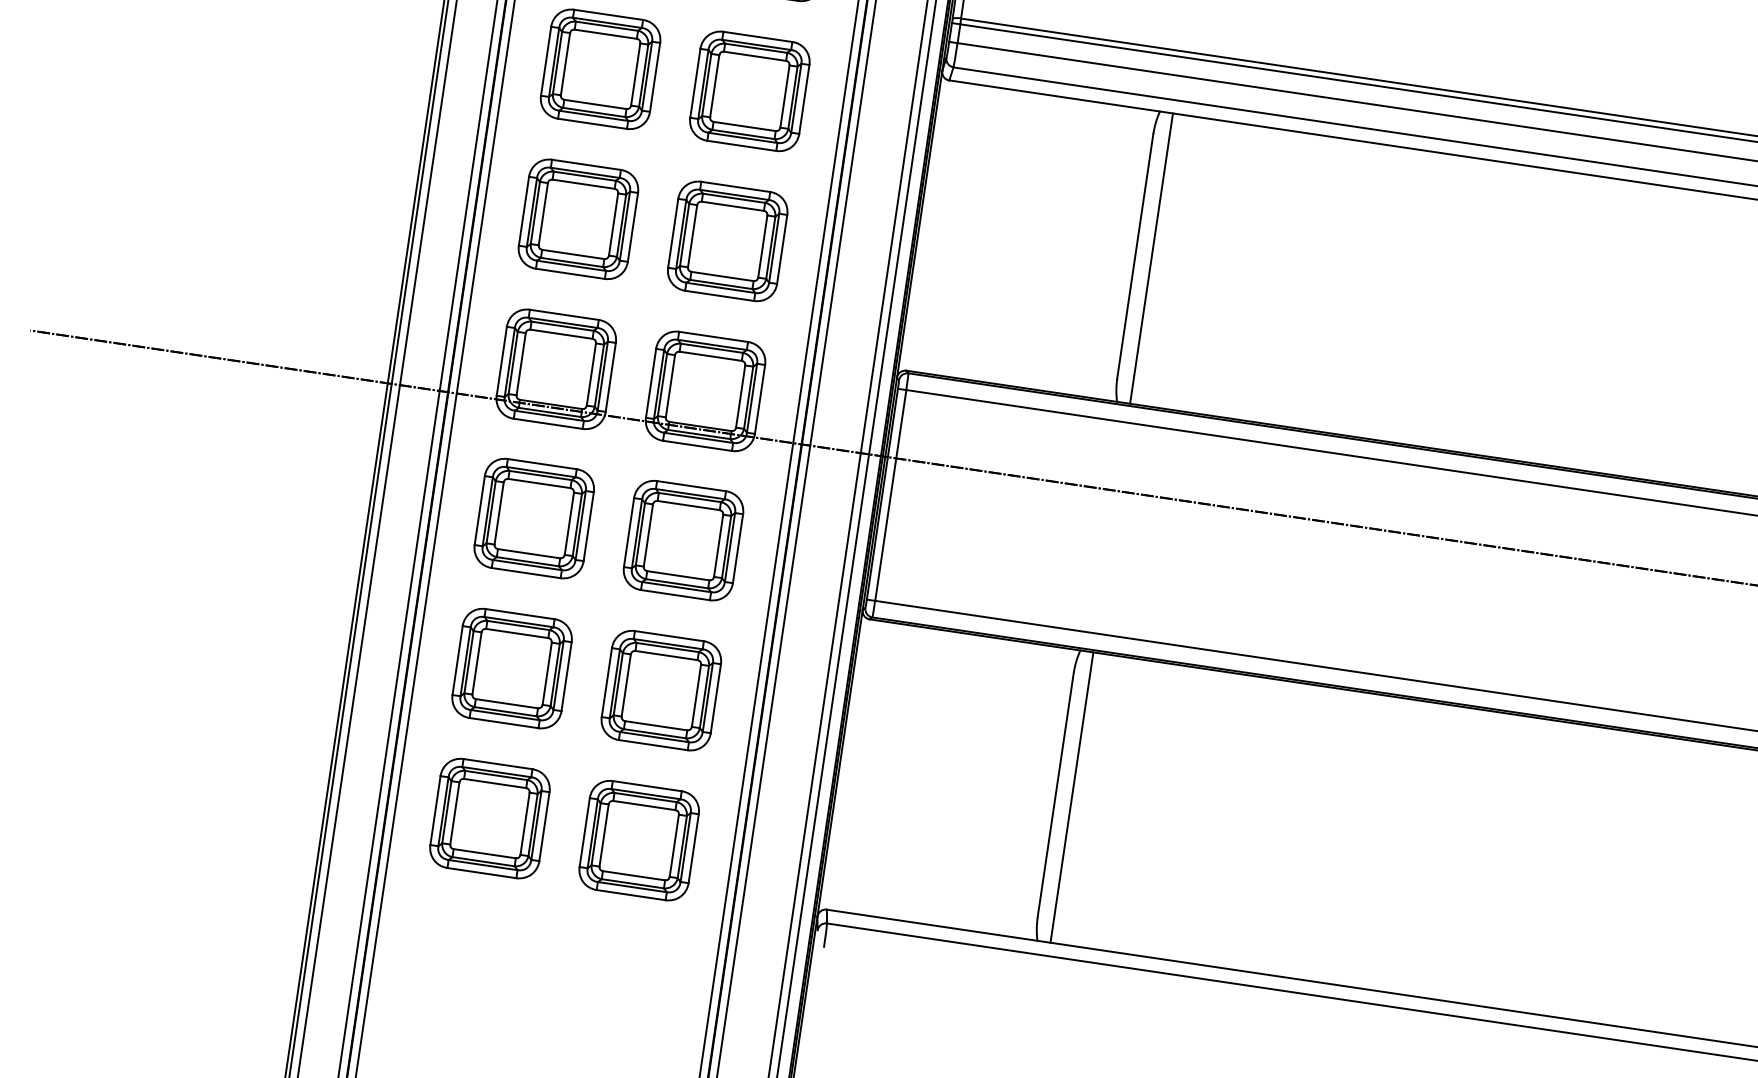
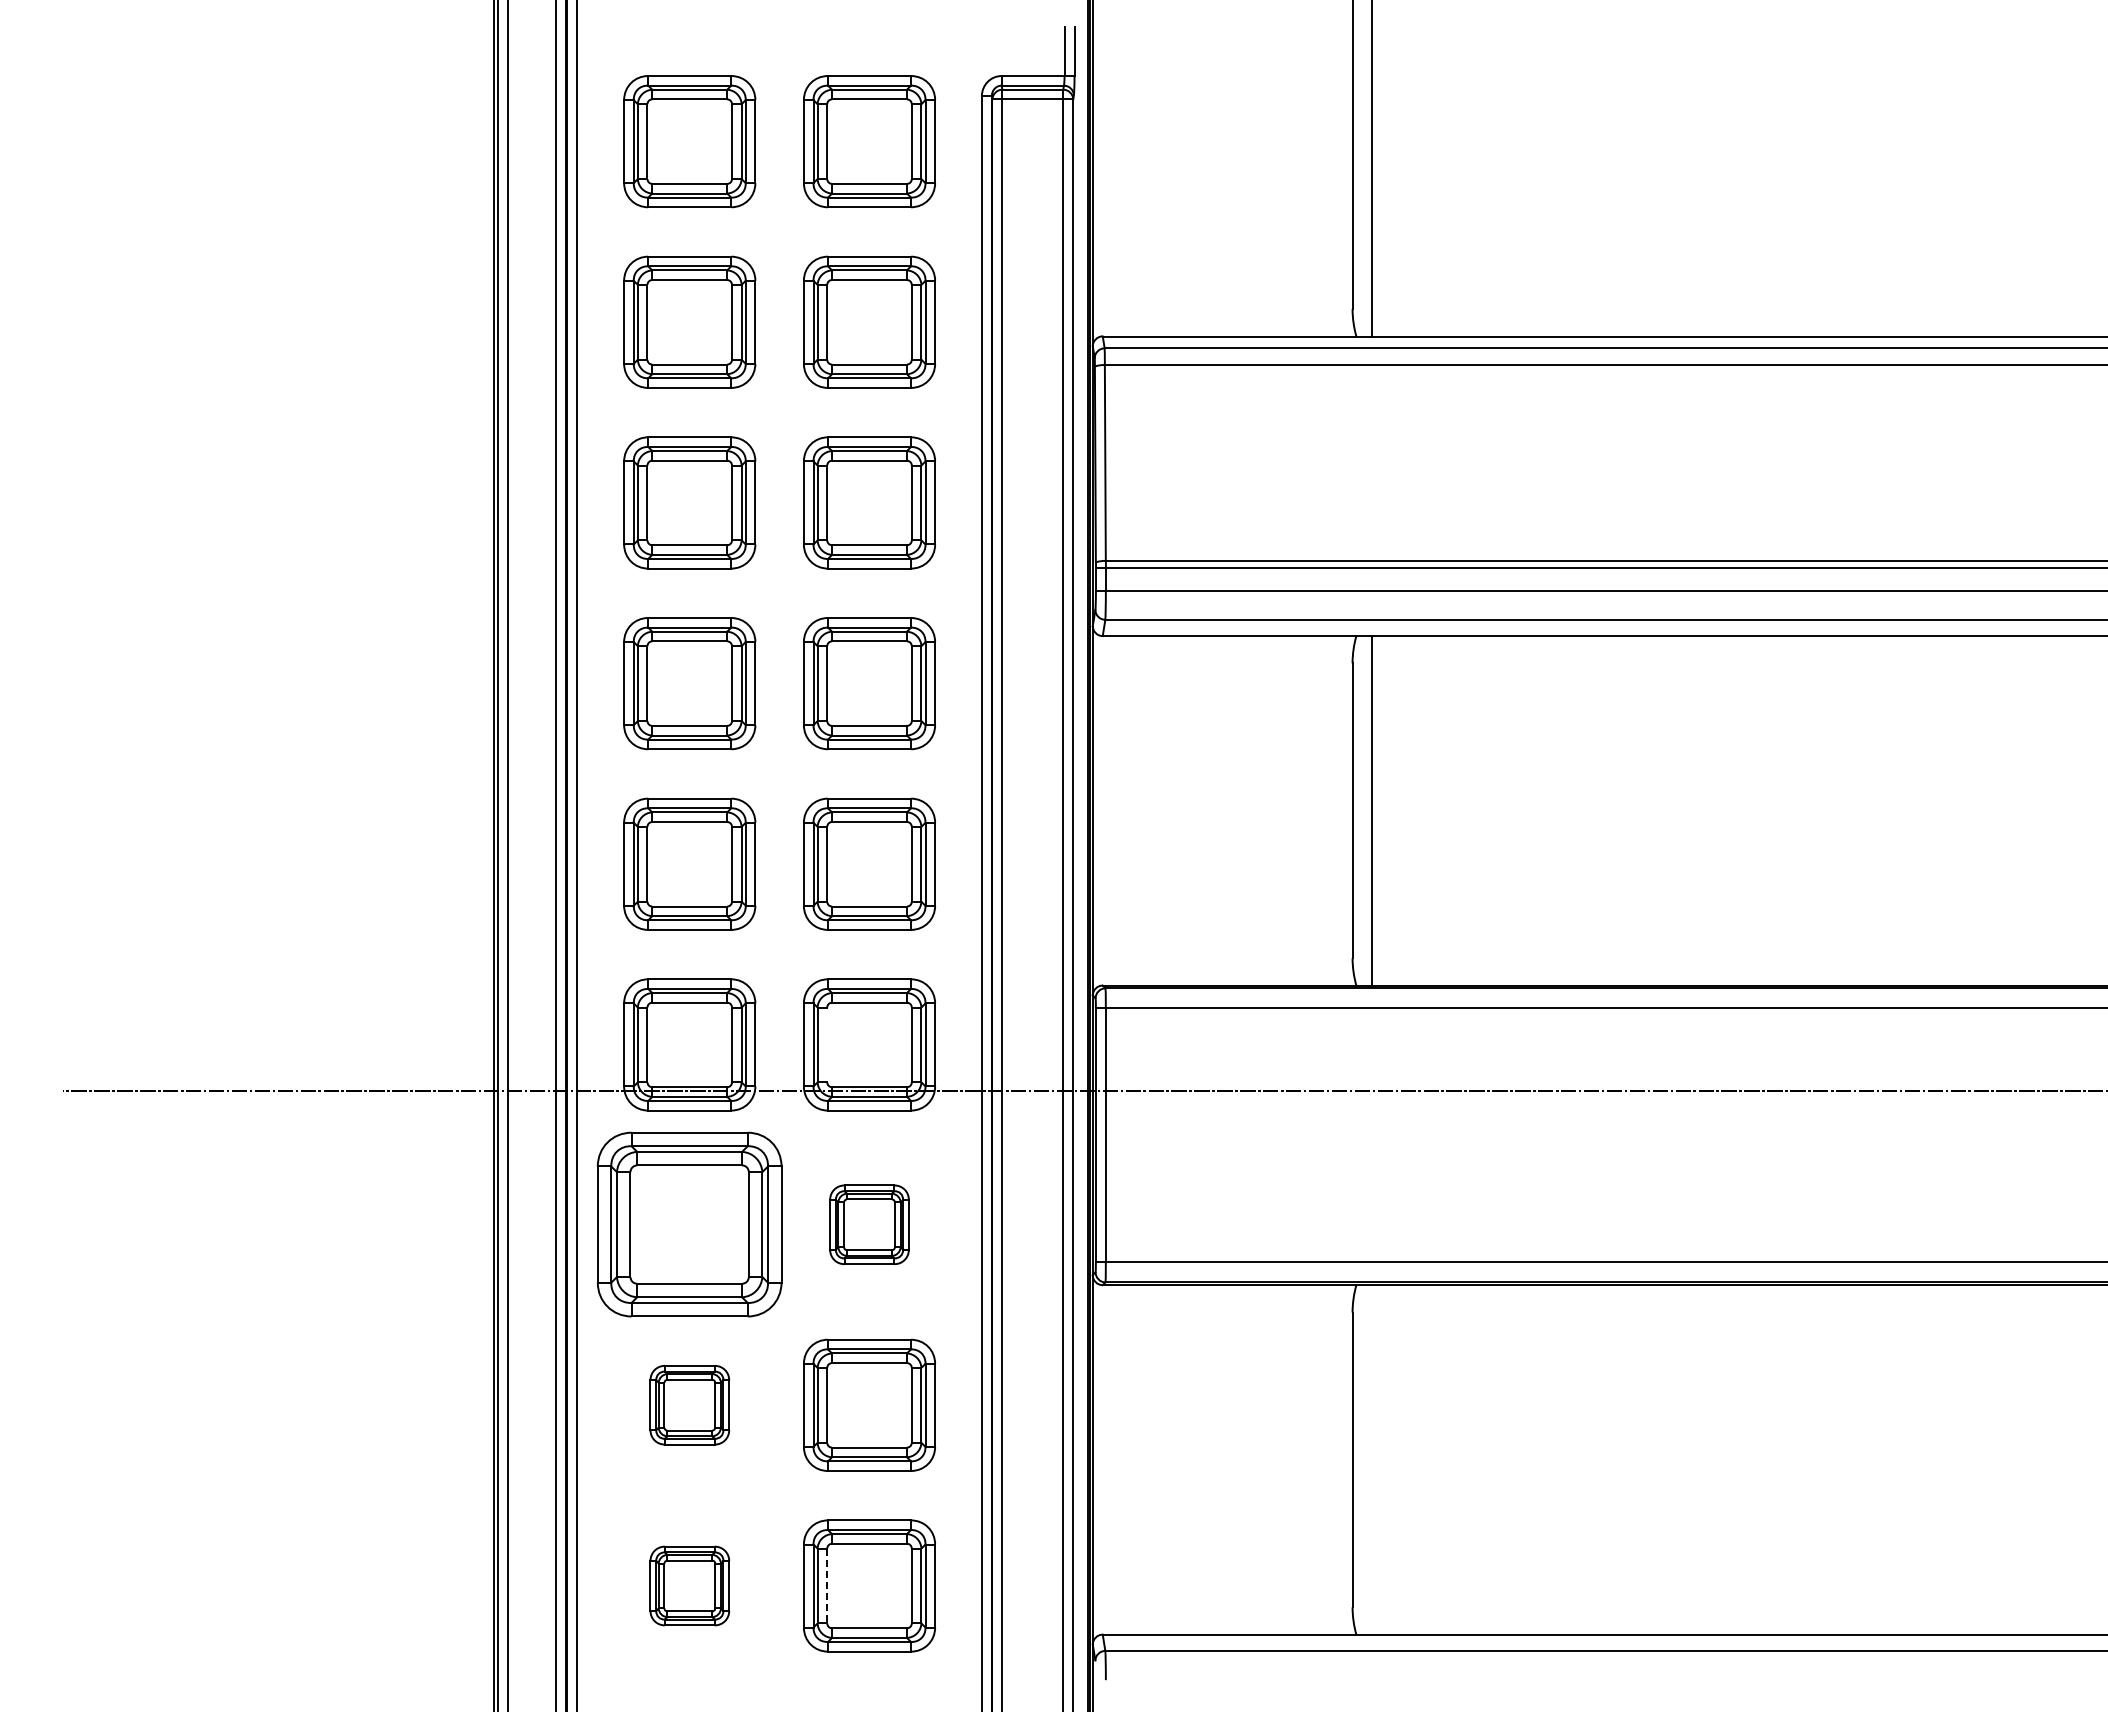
line: (670, 385) -> (827, 1044), removed
part: (534, 518) -> (689, 1224), size x1.4
part: (683, 540) -> (869, 1224), size x0.6
part: (512, 667) -> (689, 1404), size x0.6
line: (1072, 797) -> (1372, 1459), removed
part: (489, 818) -> (689, 1585), size x0.6
line: (604, 835) -> (827, 1586), solid -> dashed

